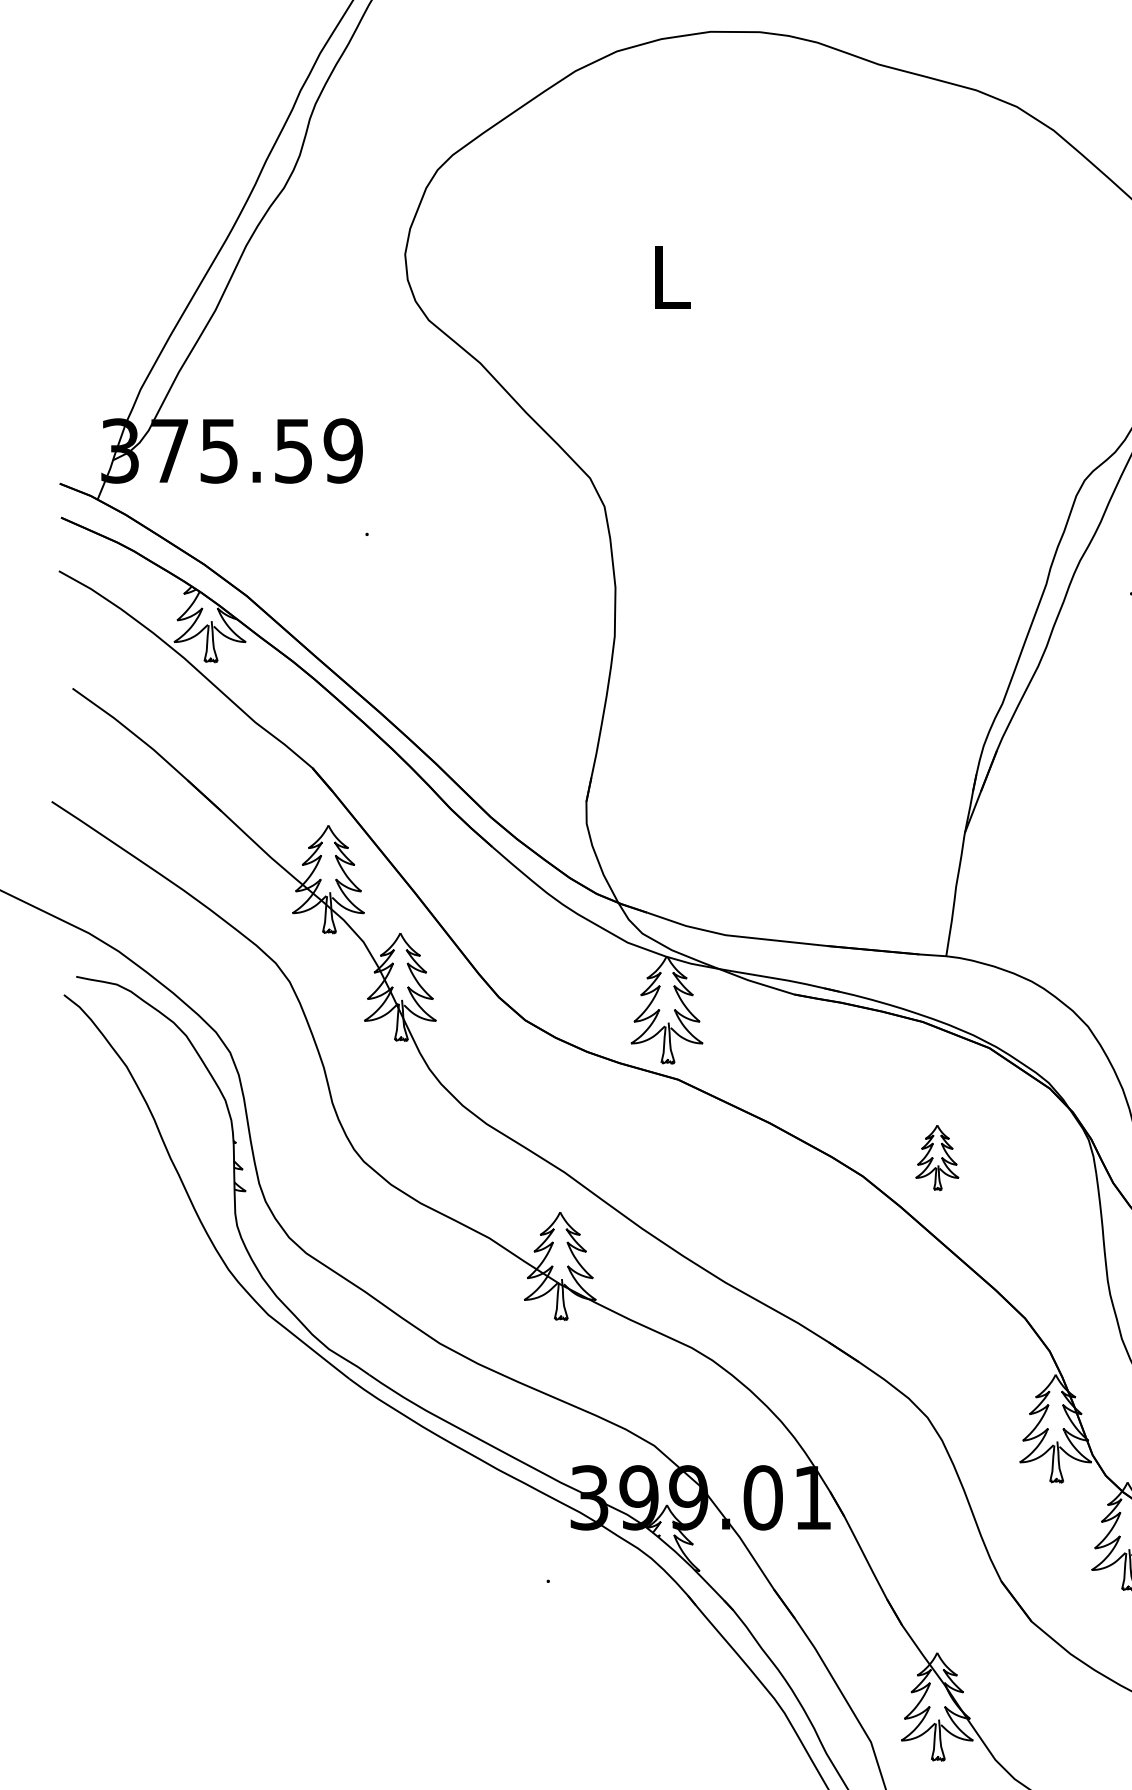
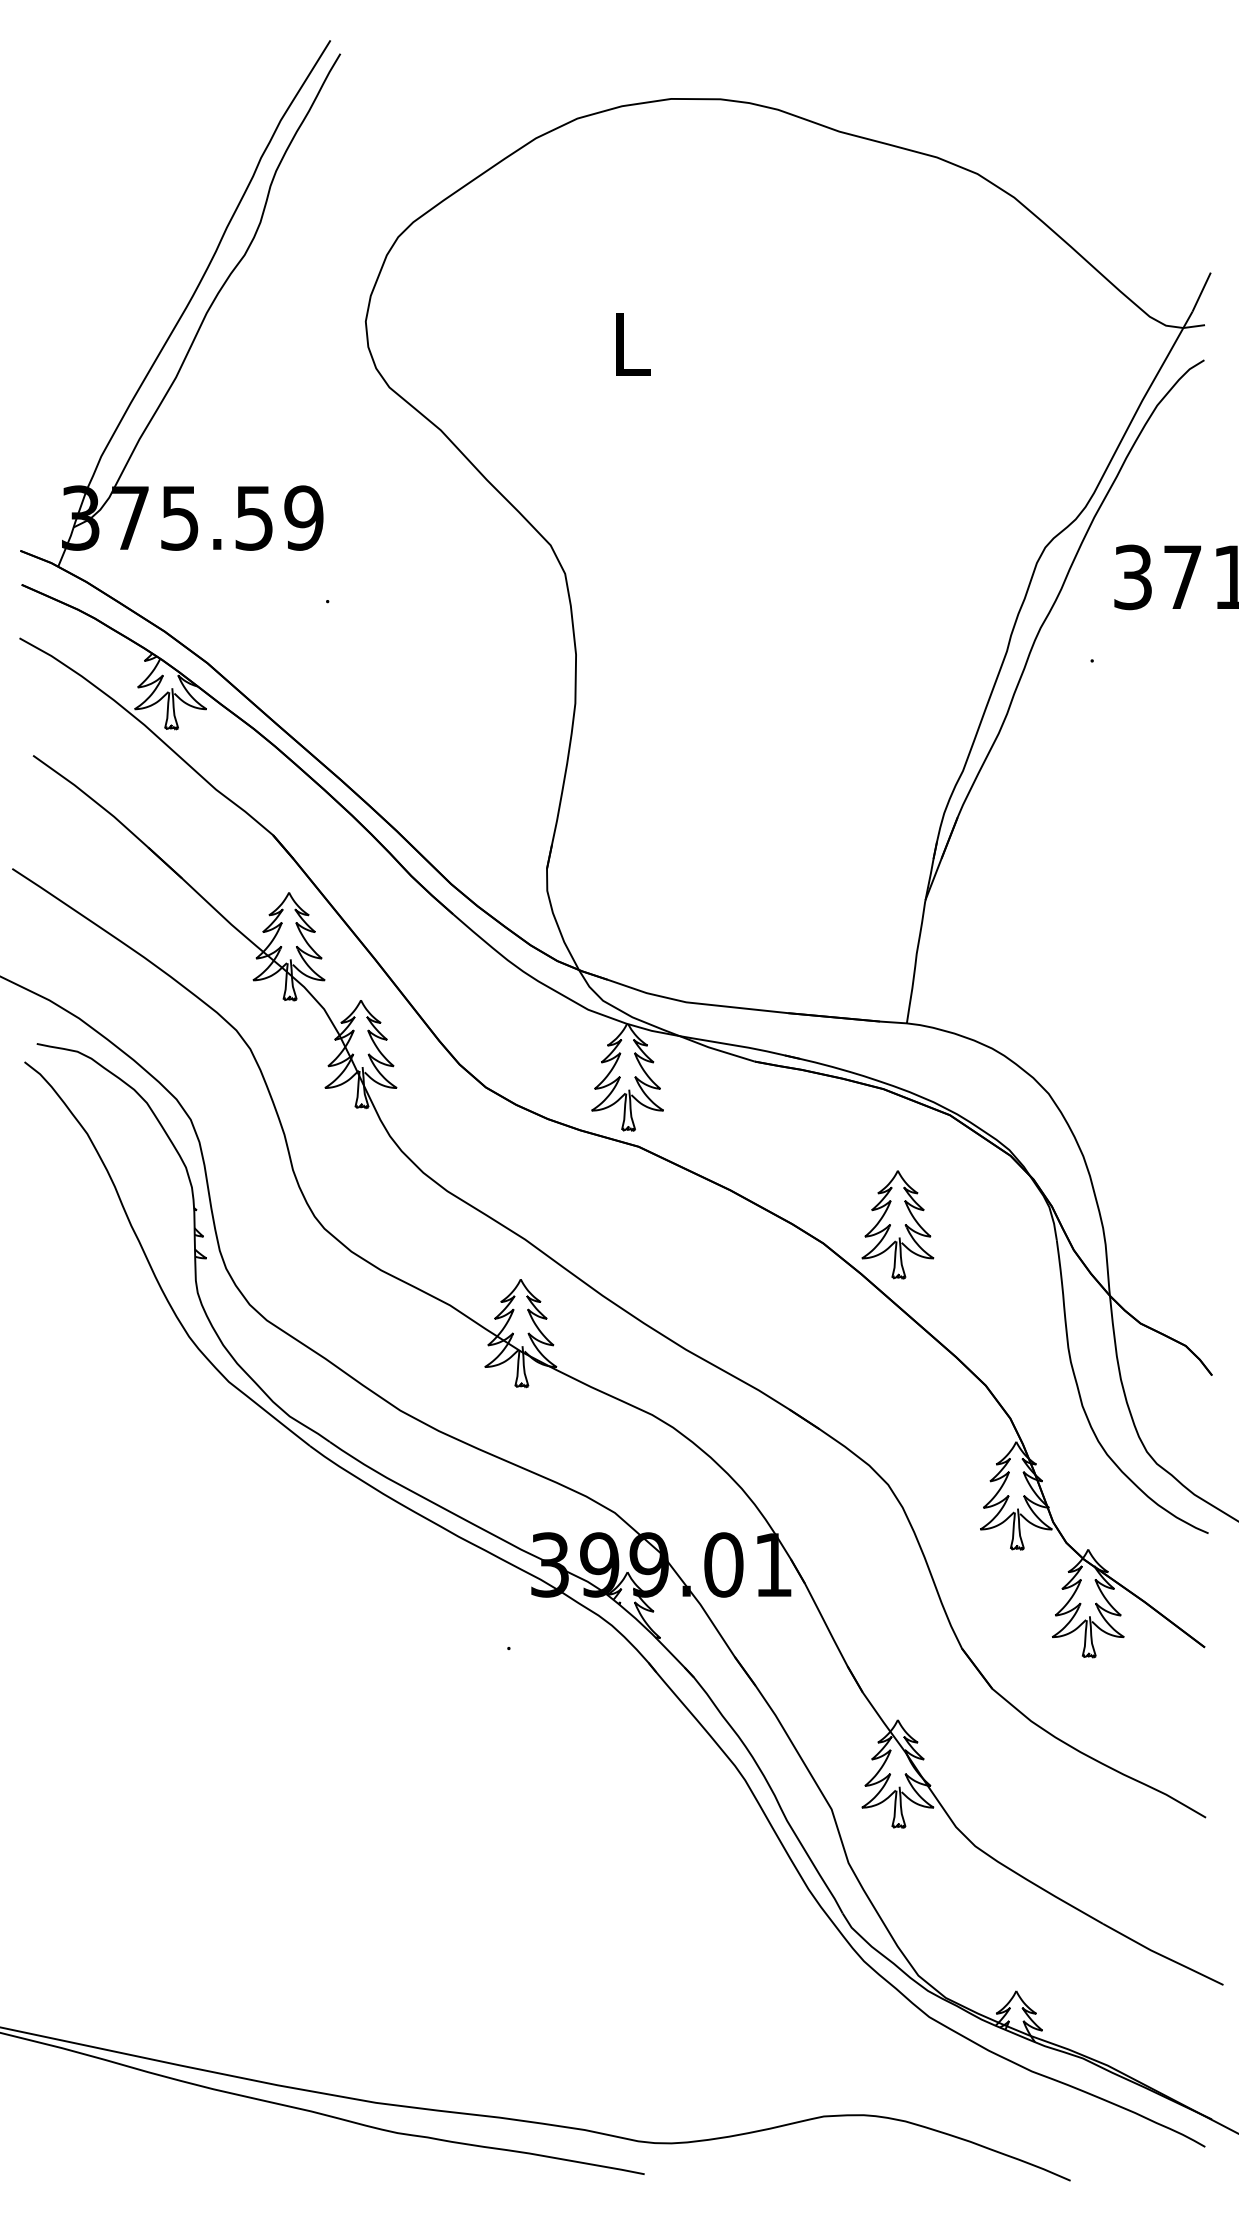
part: (936, 1157) -> (897, 1224), size x1.67

